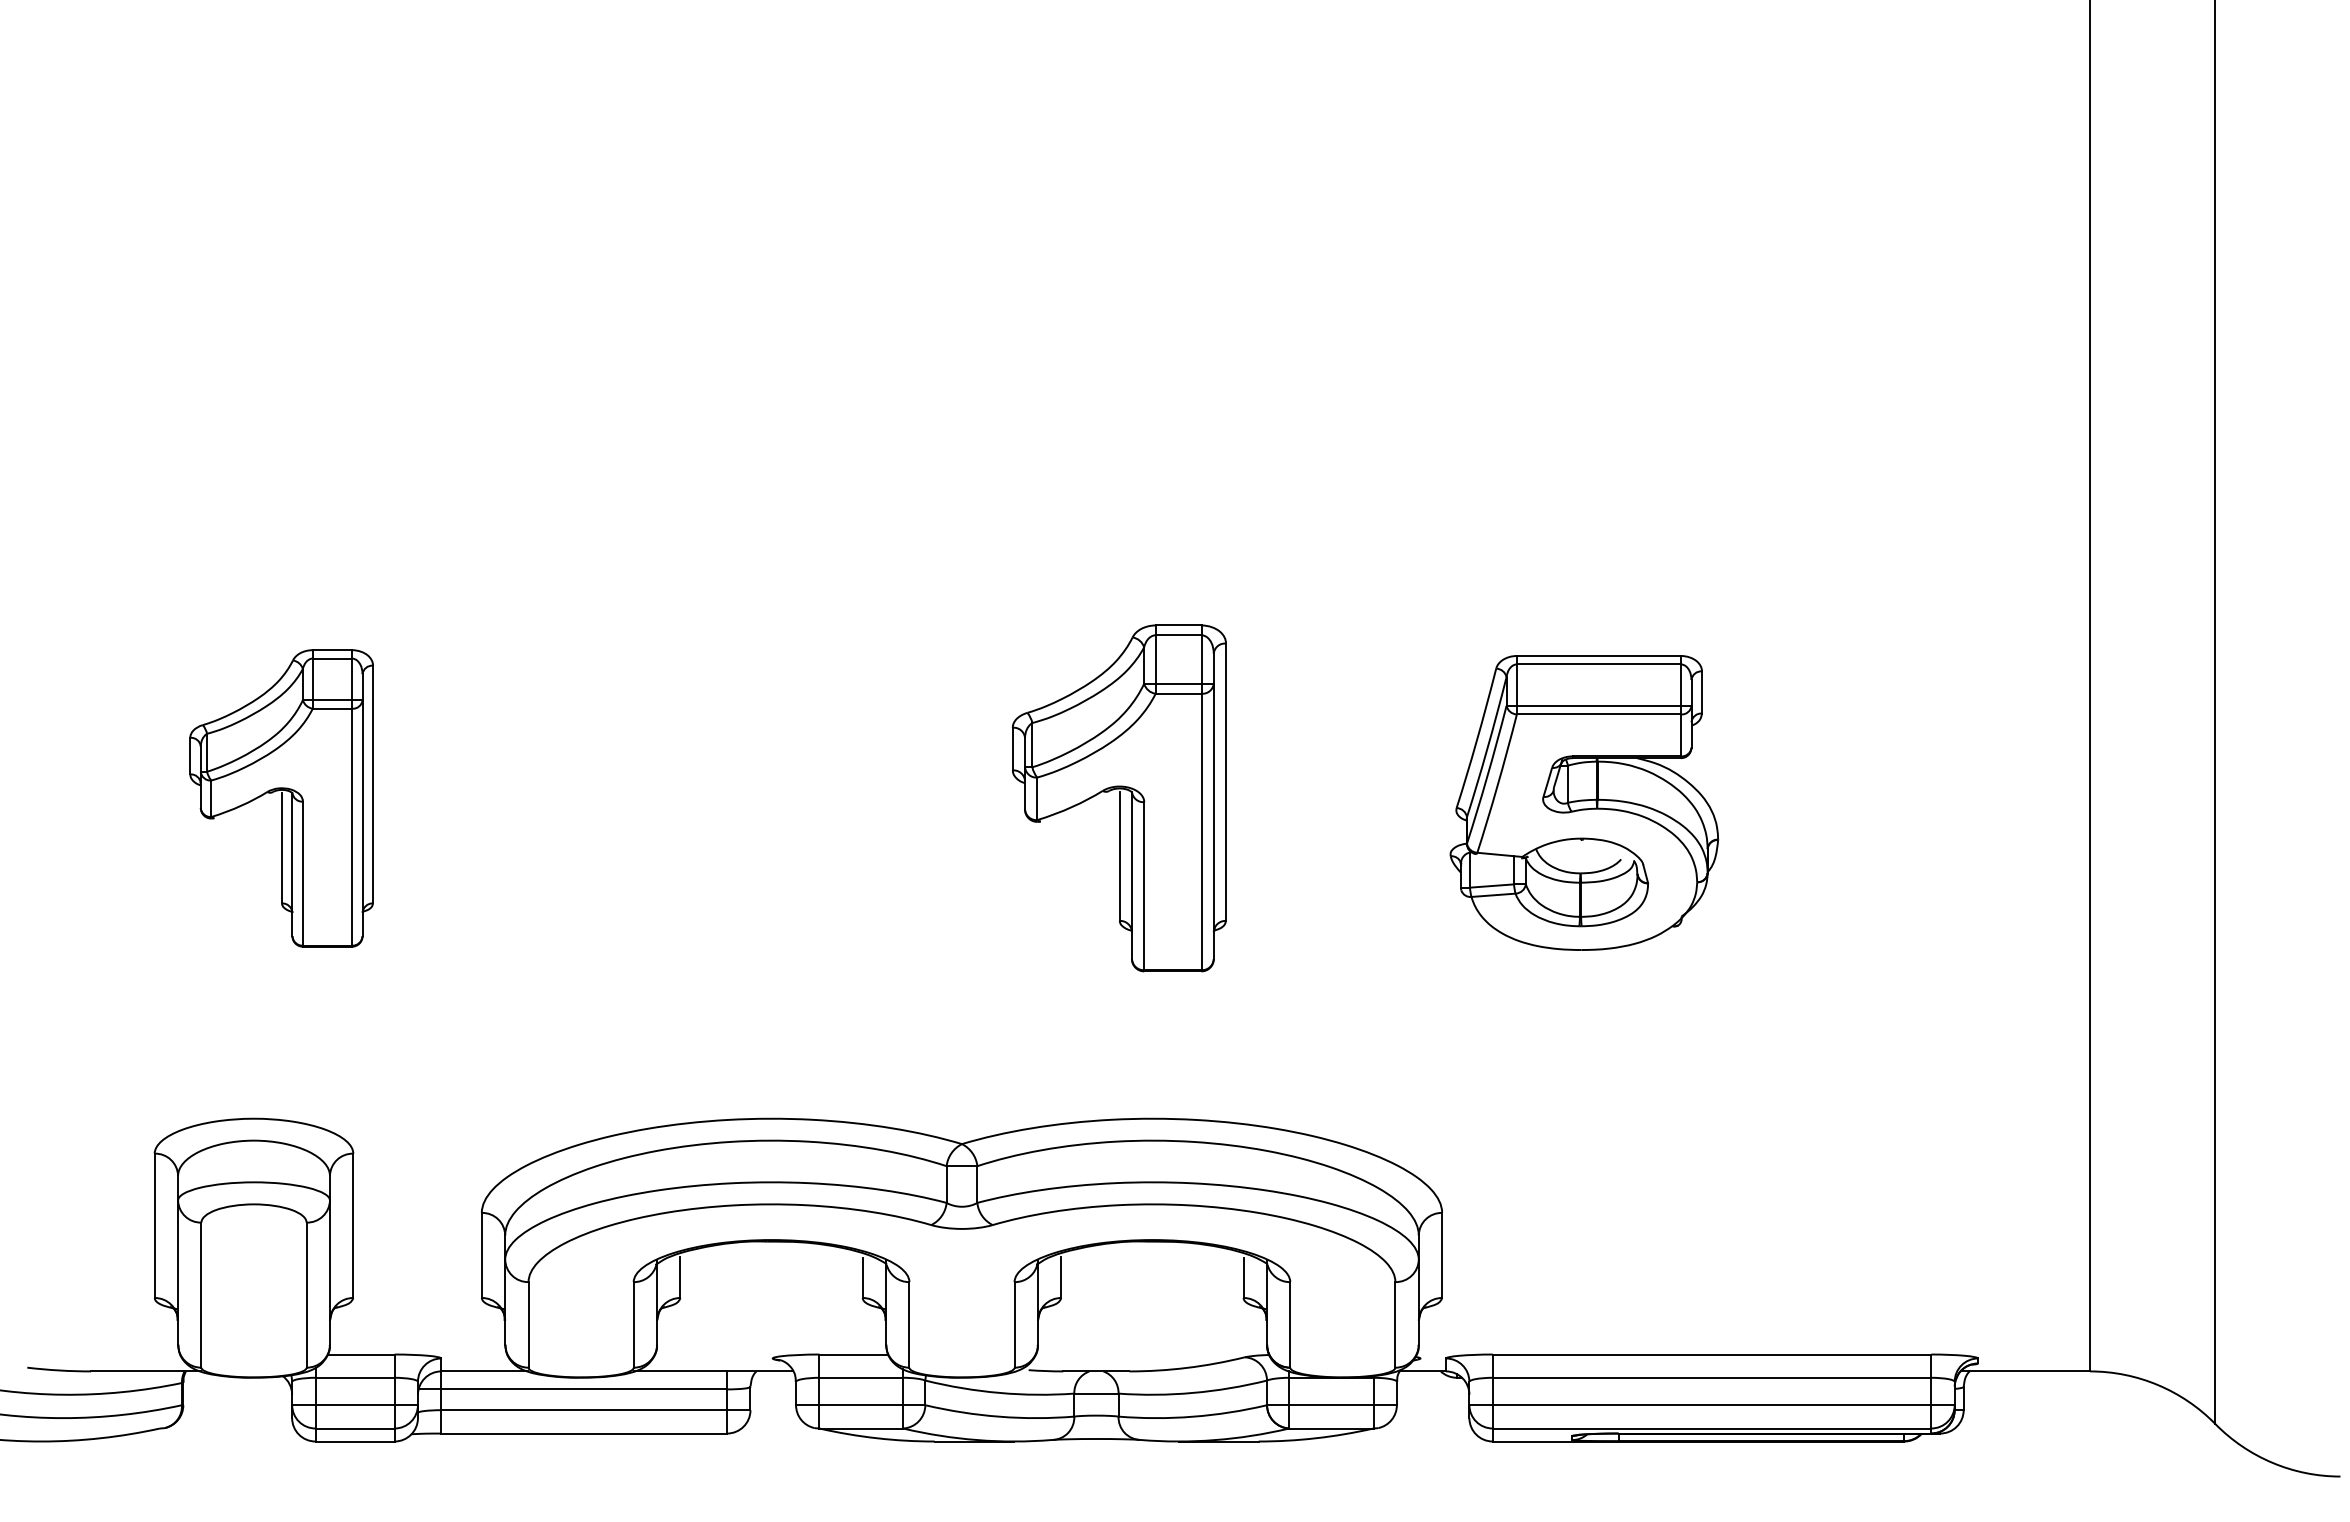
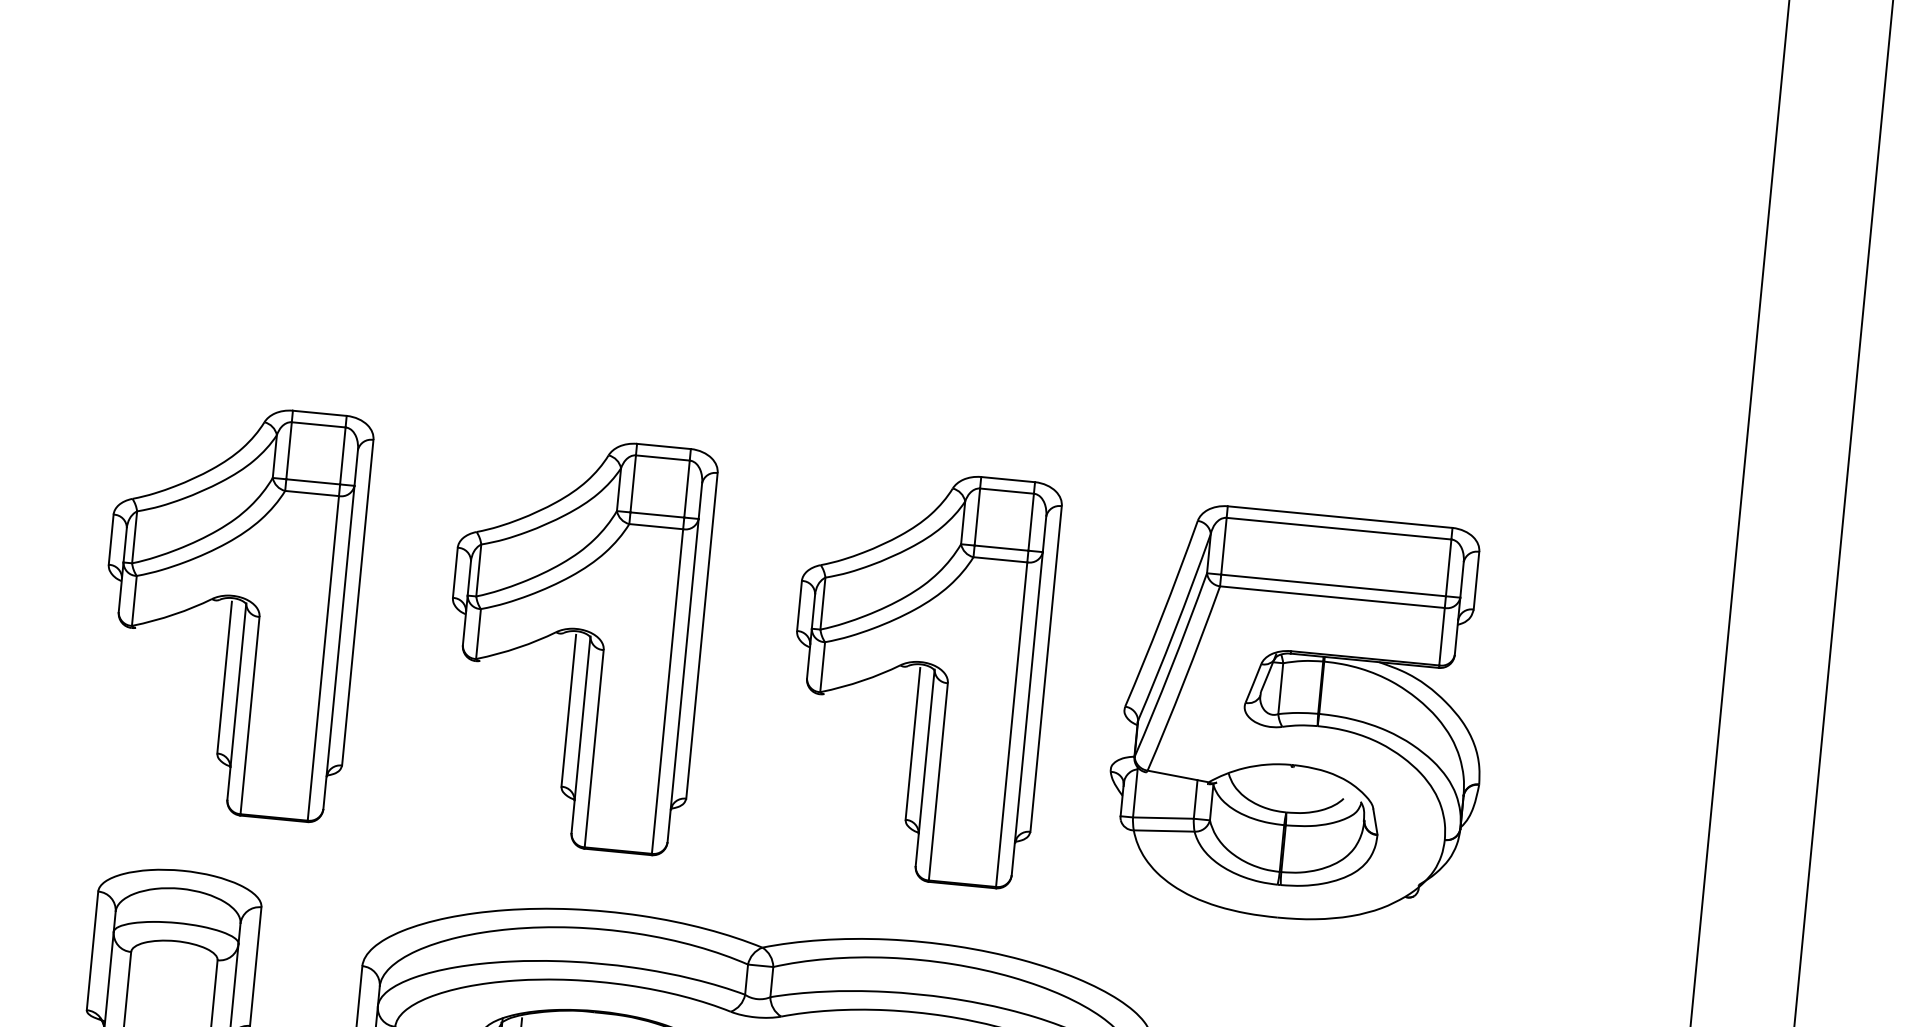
part: (281, 798) -> (230, 609), size x1.67
part: (700, 798) -> (574, 642), added
part: (1119, 798) -> (919, 676), size x1.43
part: (1584, 802) -> (1301, 716), size x1.67

